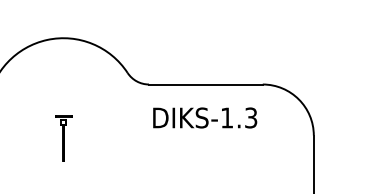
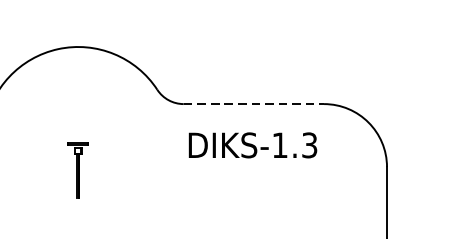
line: (205, 84) -> (253, 104), solid -> dashed

